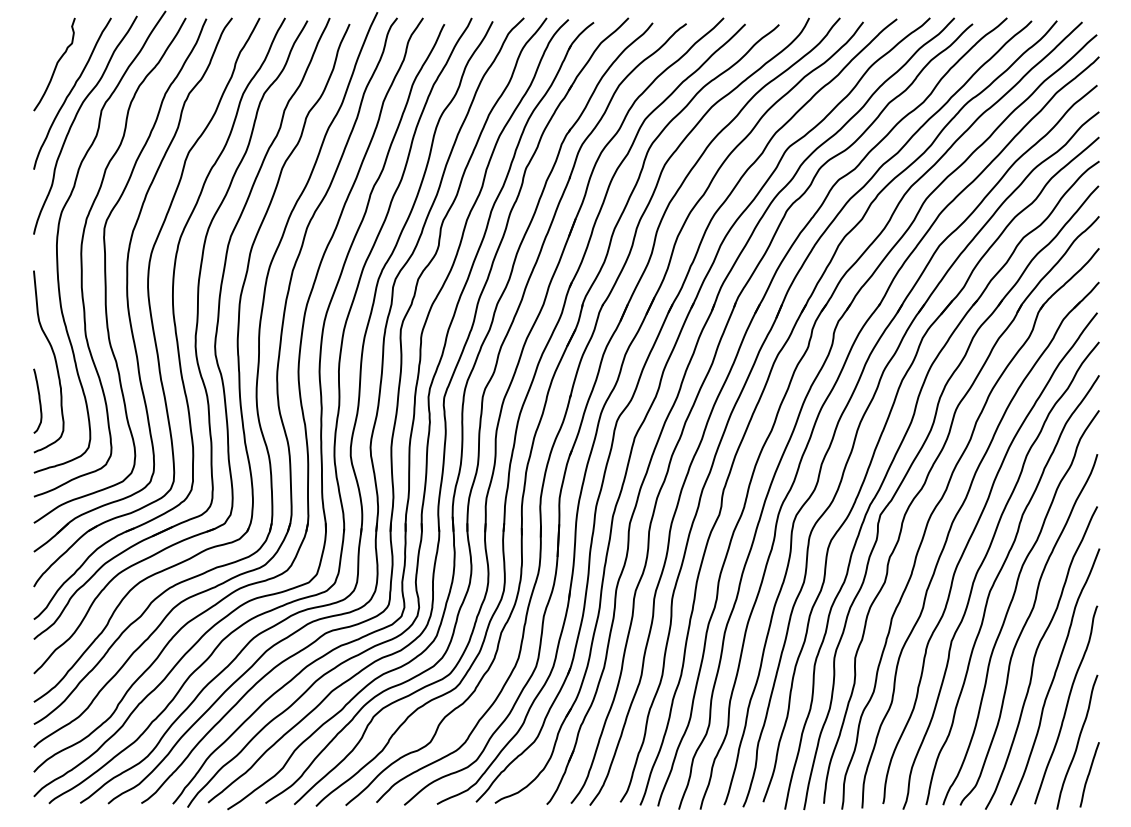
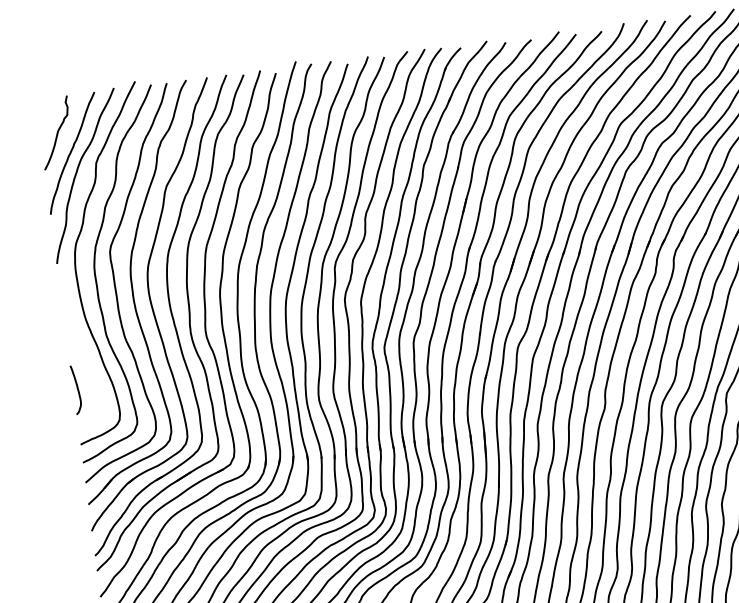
curve: (54, 360) -> (85, 357), removed

